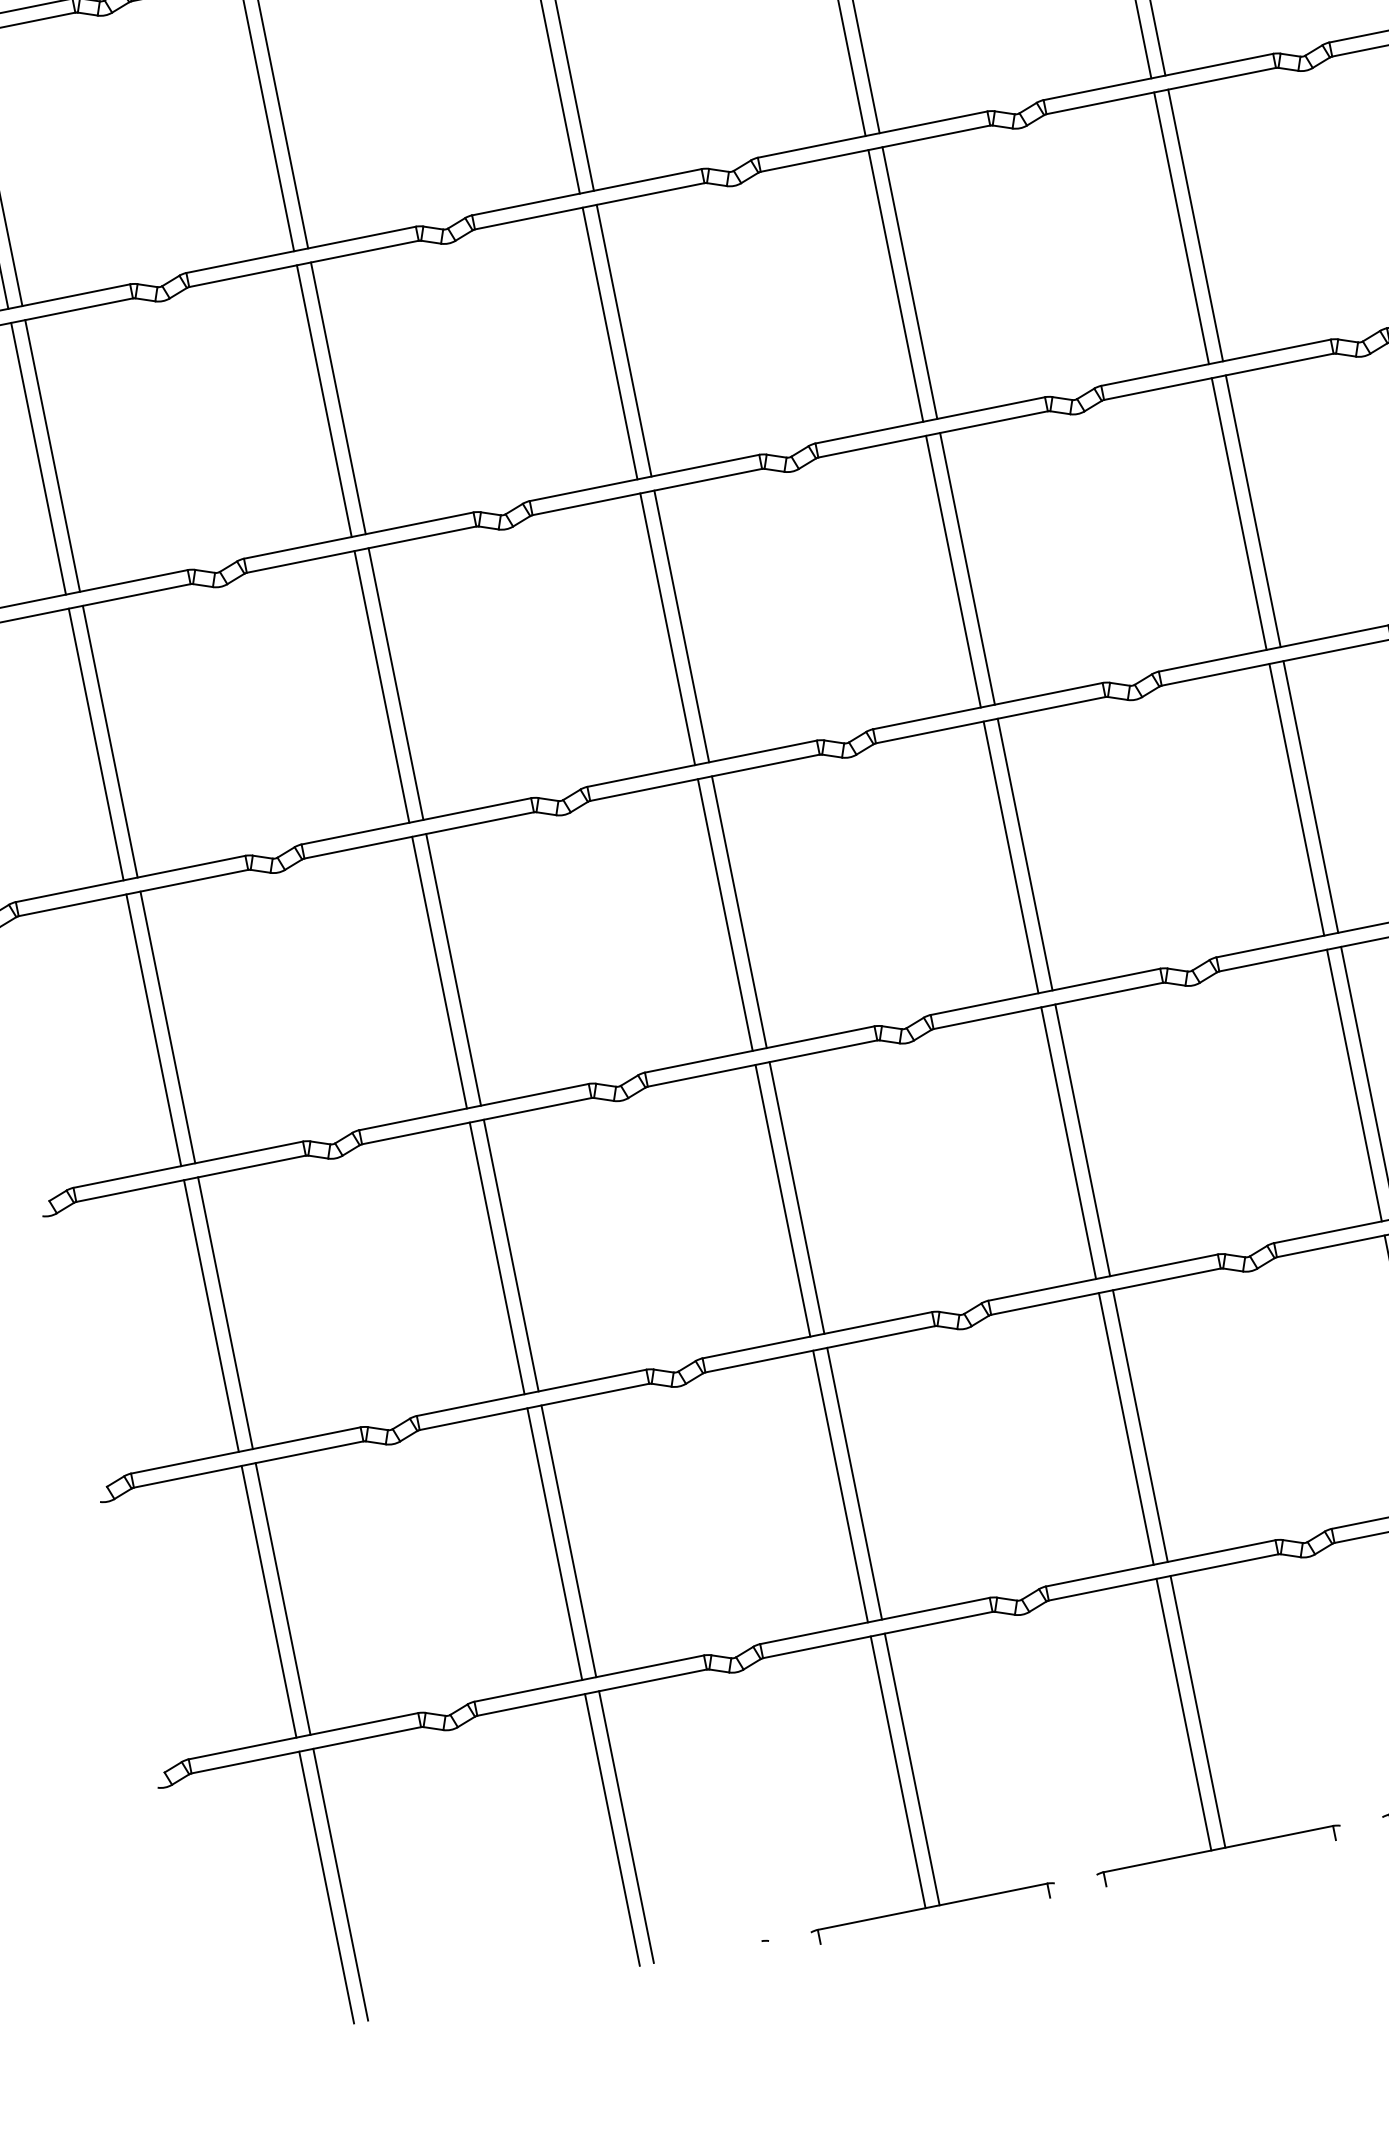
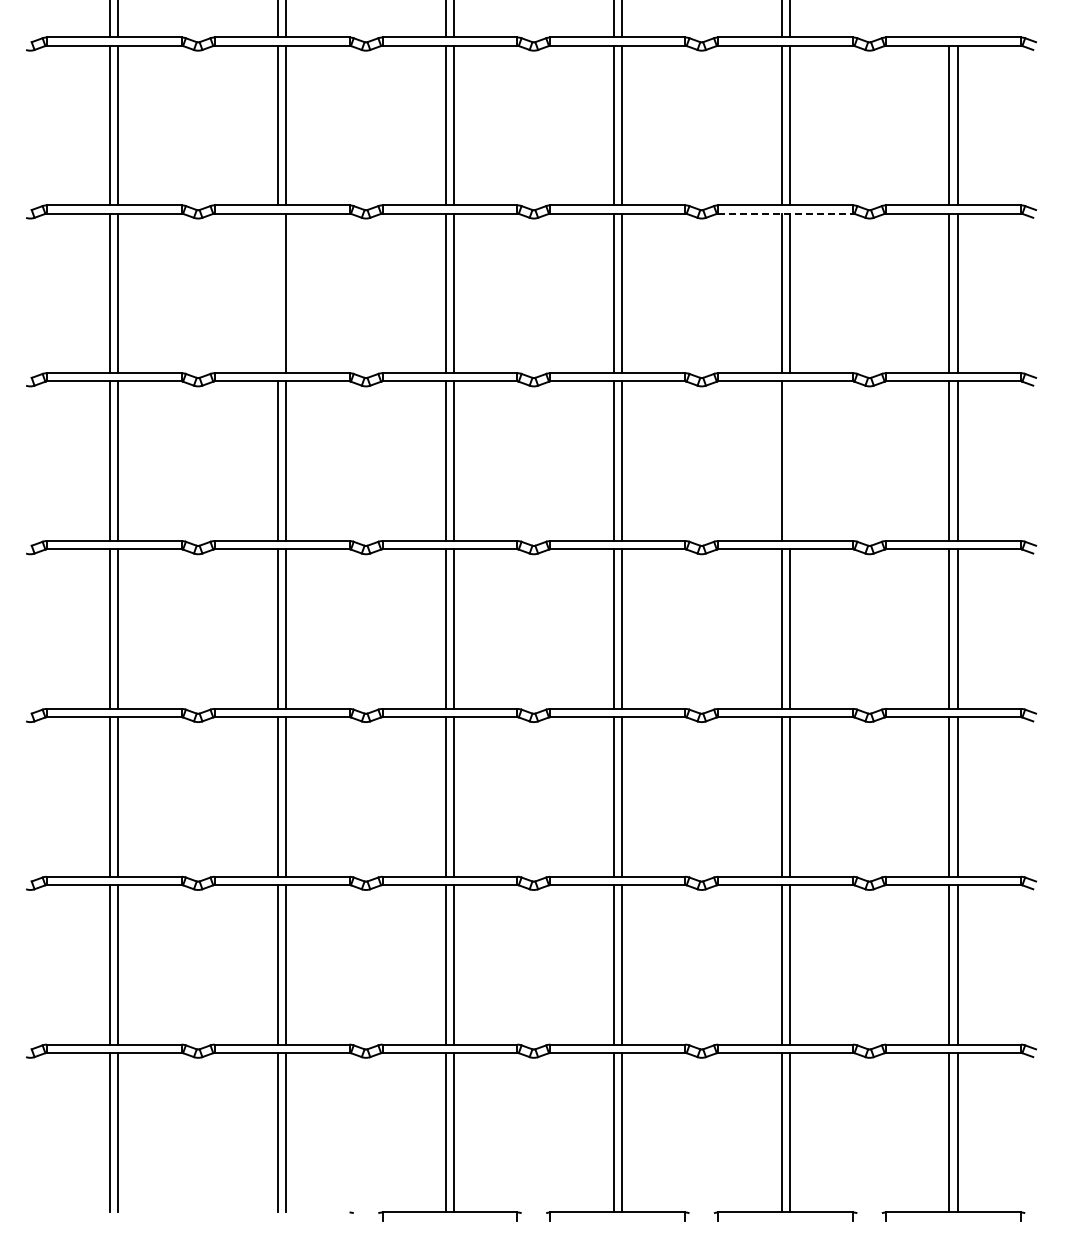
line: (1162, 90) -> (786, 213), solid -> dashed
line: (323, 401) -> (277, 293), removed
line: (1252, 511) -> (789, 461), removed

